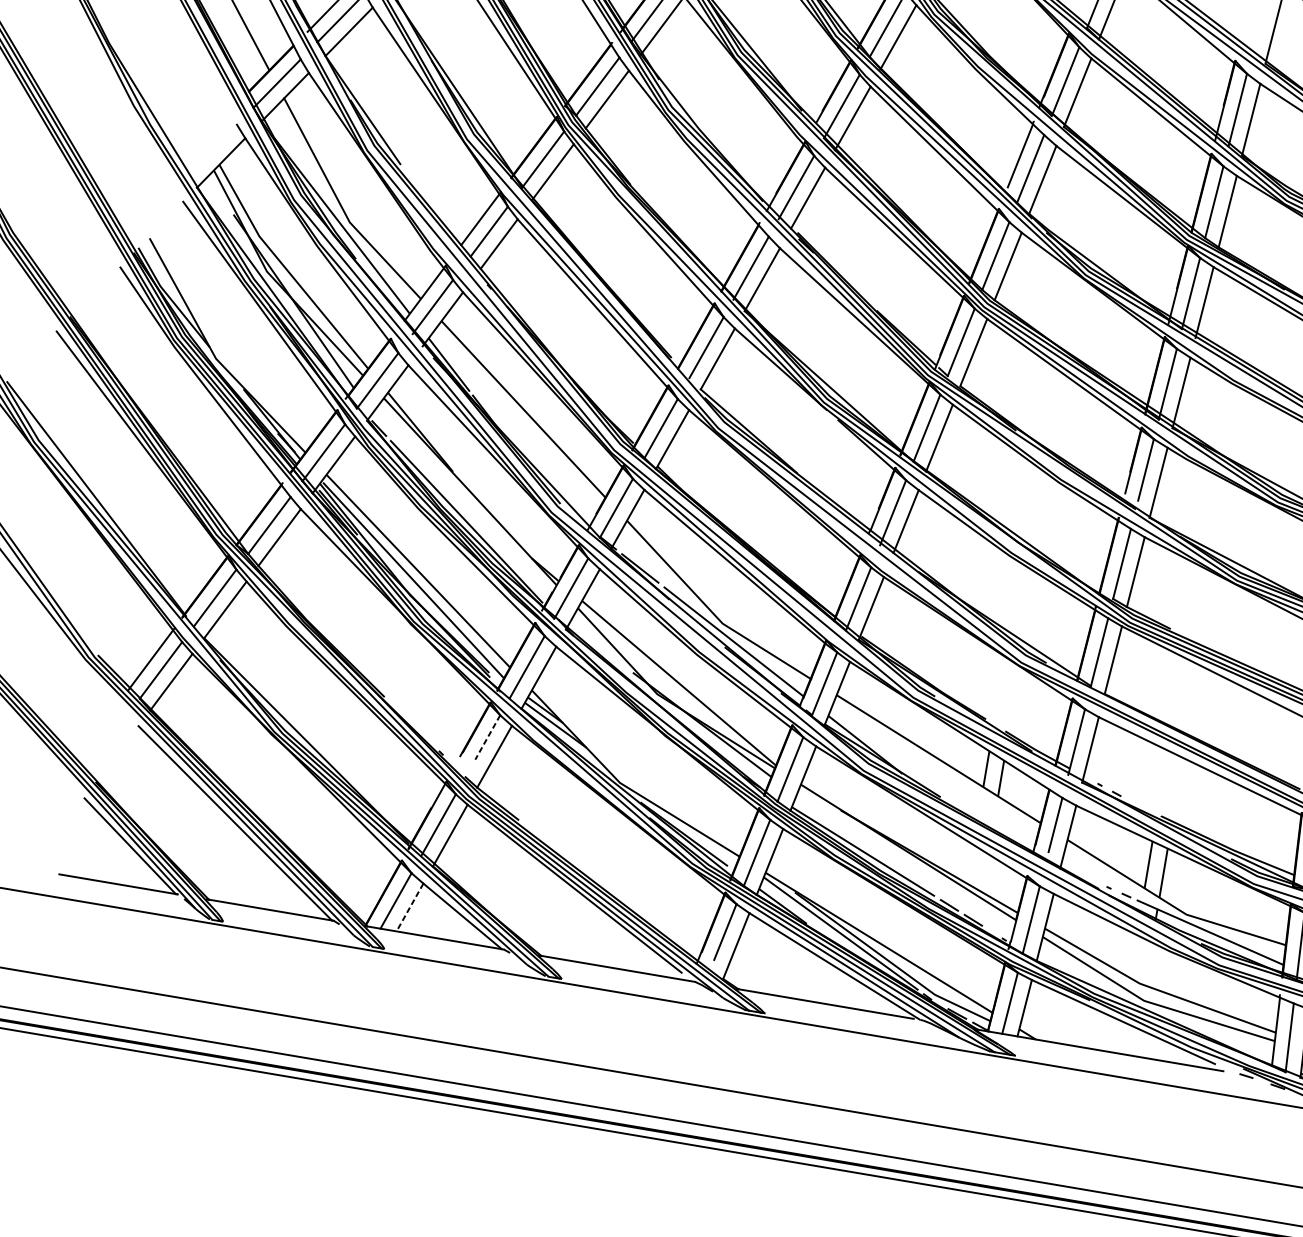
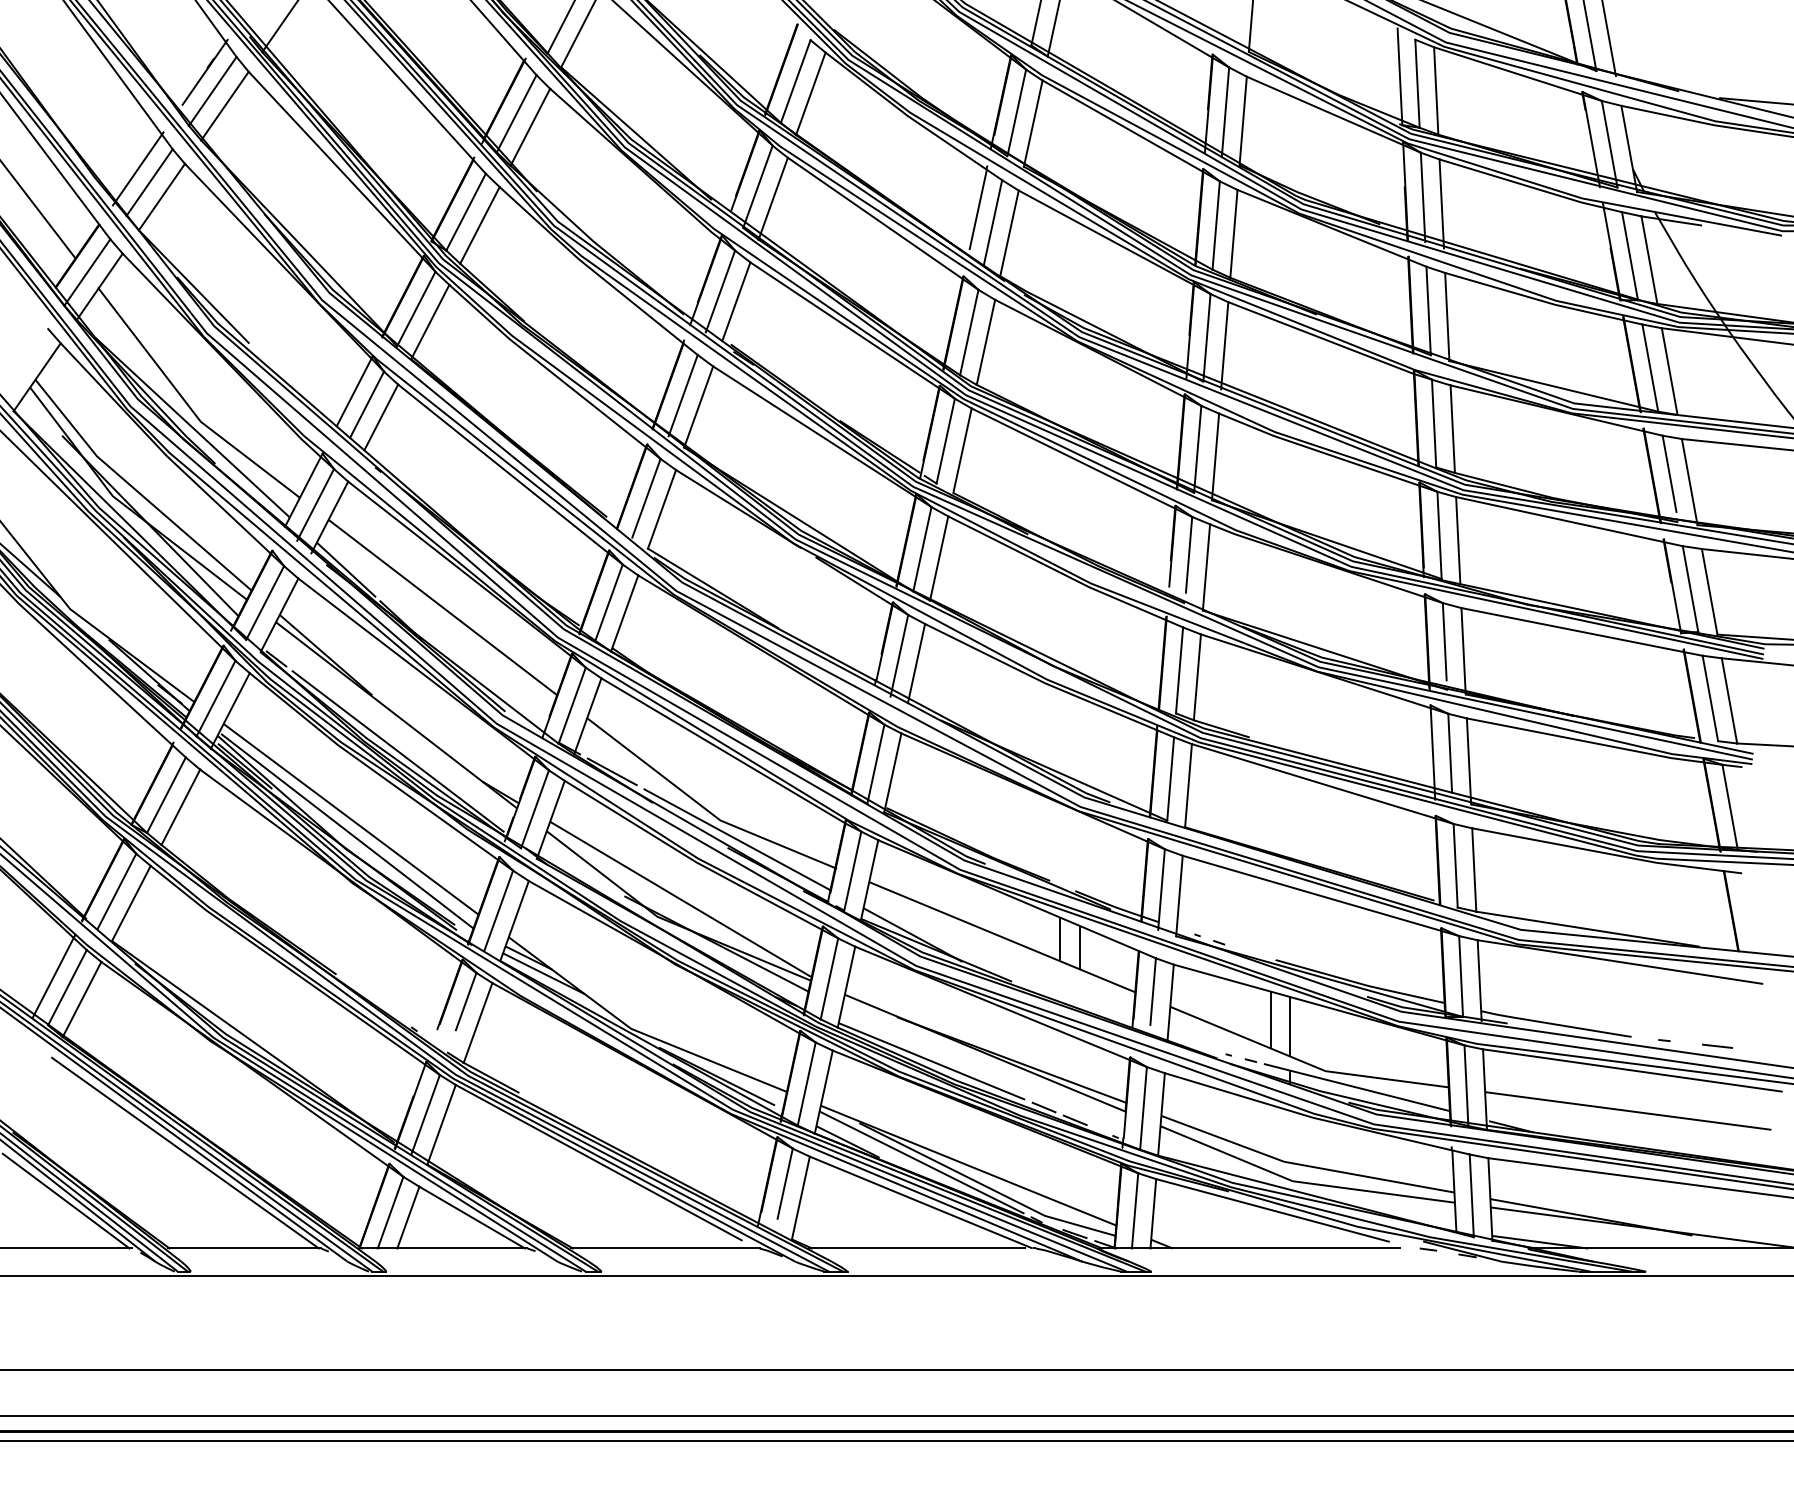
line: (487, 738) -> (466, 1002), dashed -> solid
line: (410, 907) -> (408, 1217), dashed -> solid

